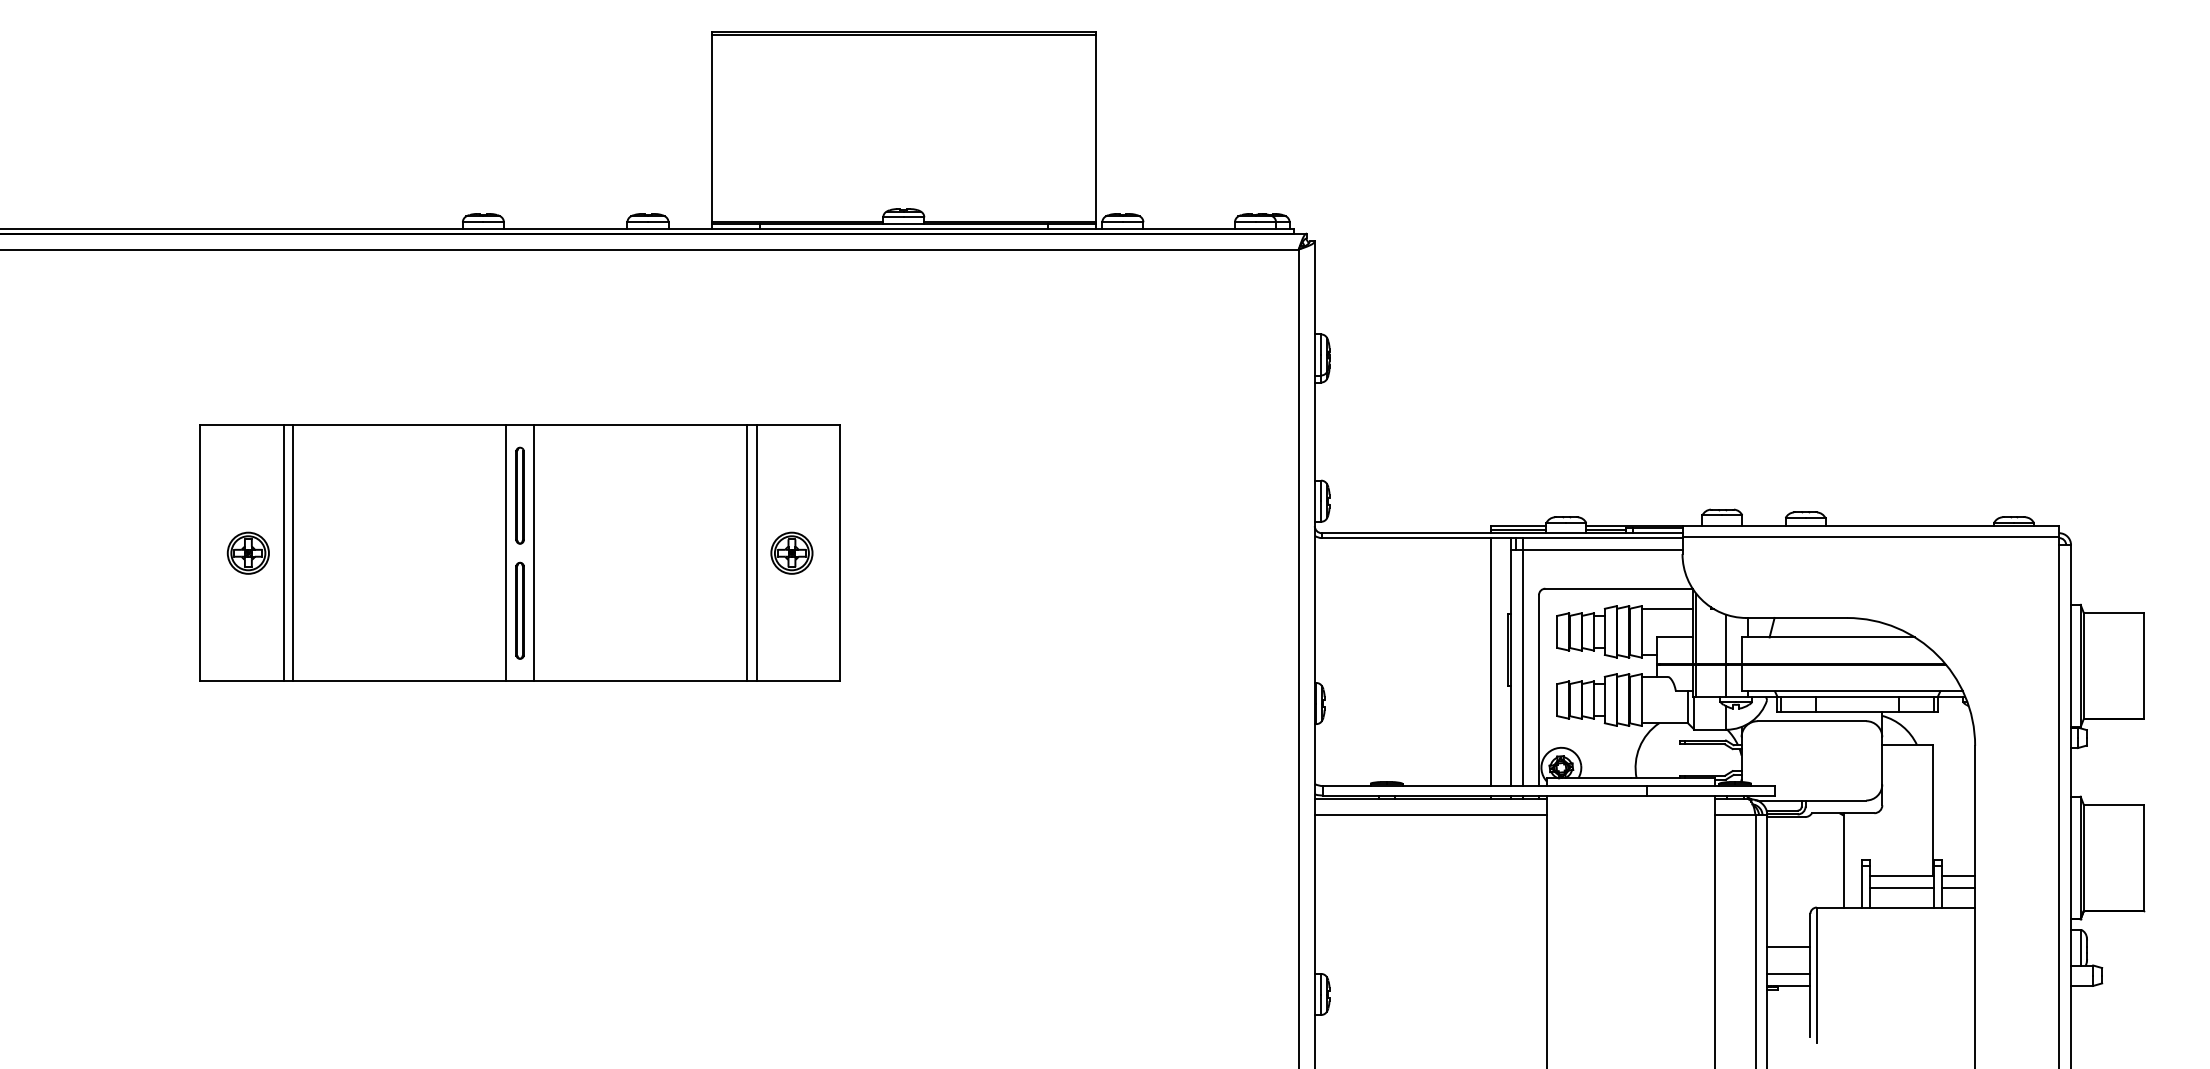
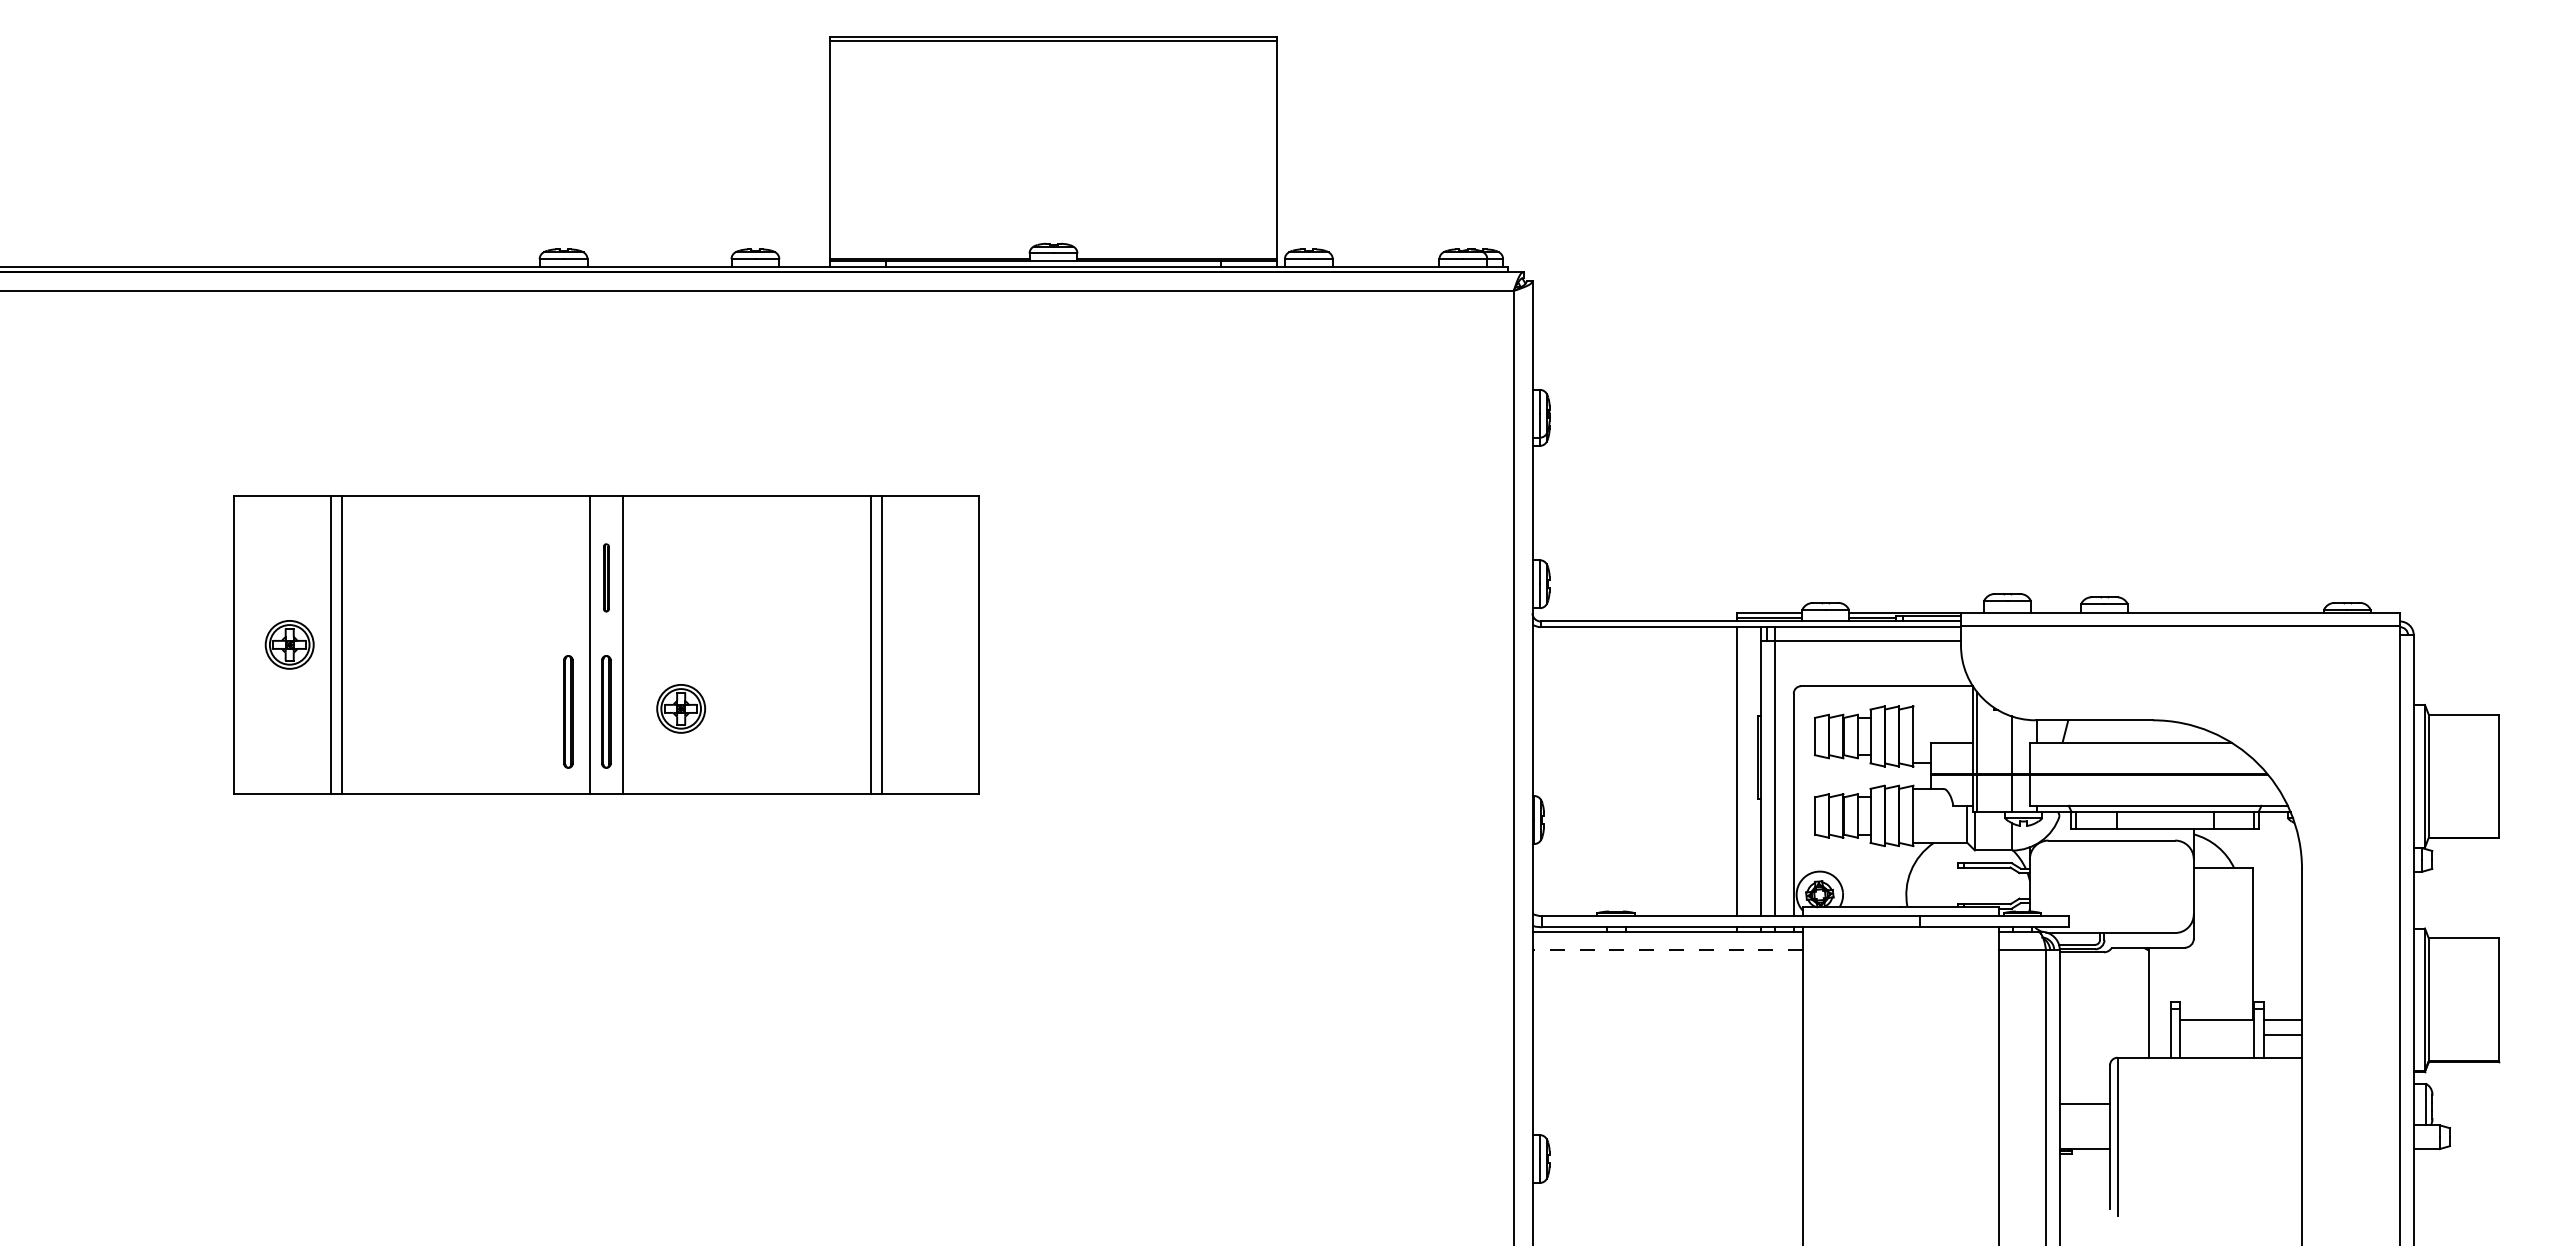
part: (520, 495) -> (606, 577), size x0.6
part: (792, 552) -> (681, 708), moved
line: (1667, 608) -> (1943, 709), removed
part: (487, 610) -> (568, 711), added
line: (1430, 815) -> (1667, 950), solid -> dashed
line: (1901, 888) -> (2216, 1035), removed
line: (1788, 973) -> (2084, 1134), removed

